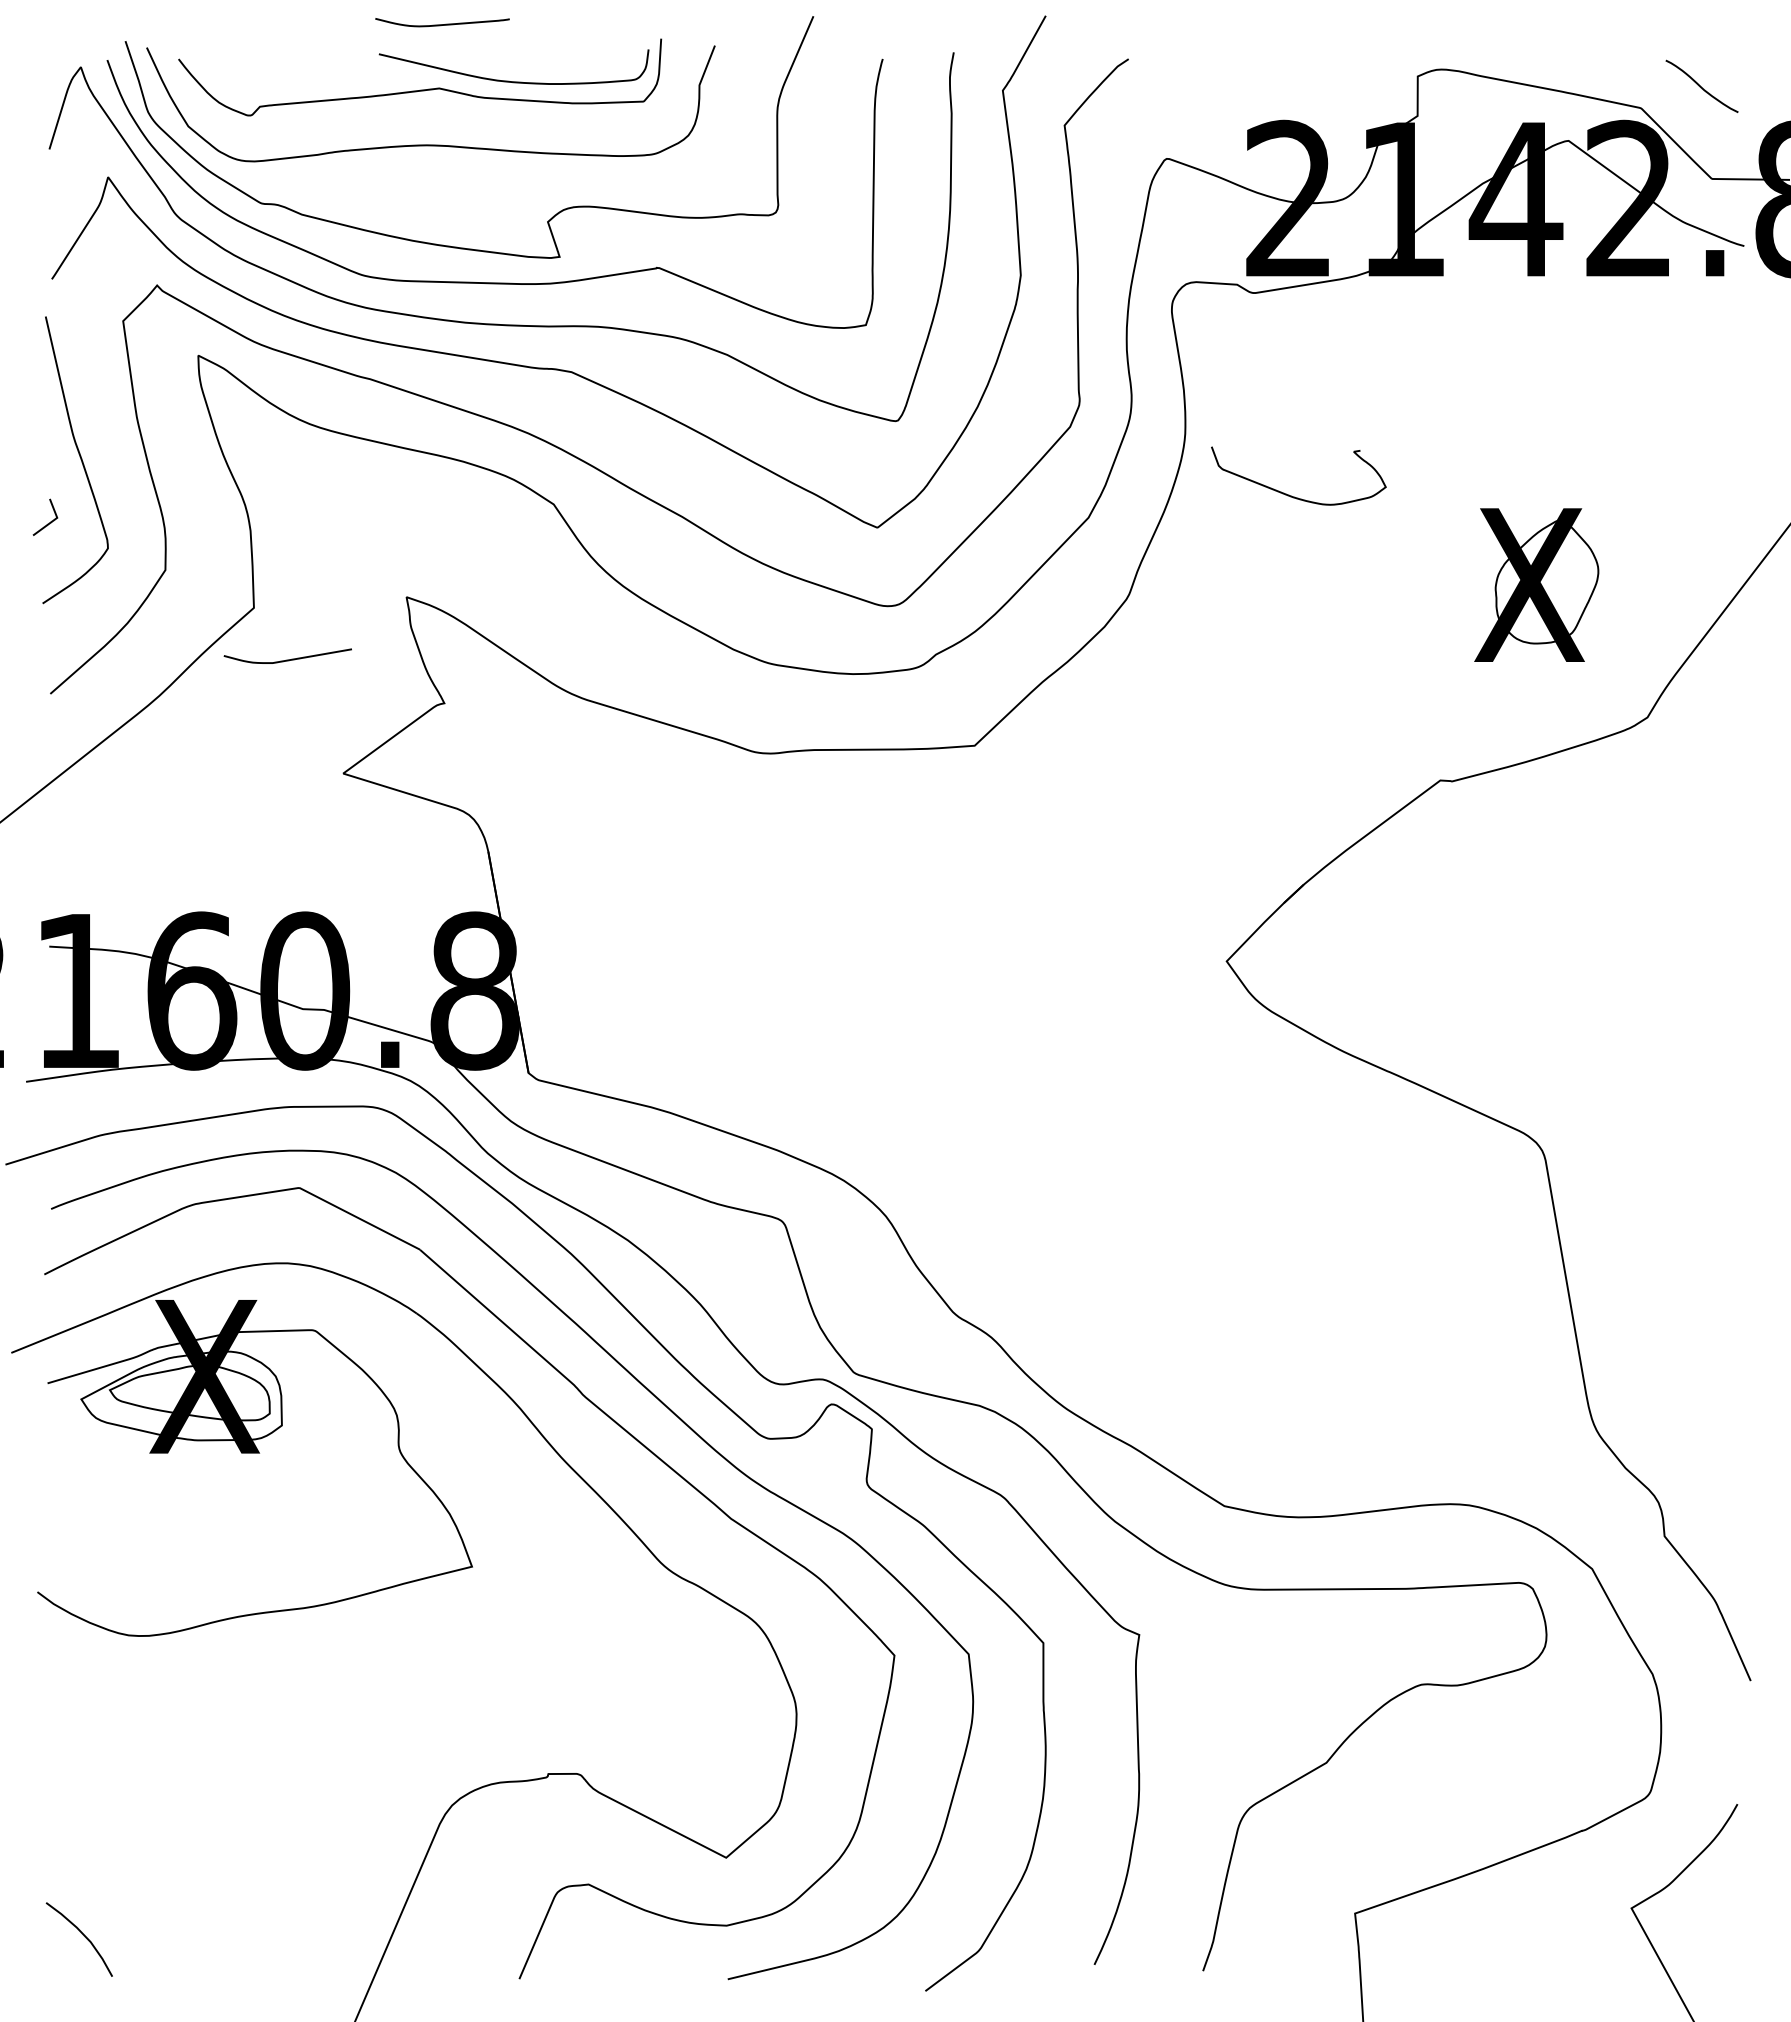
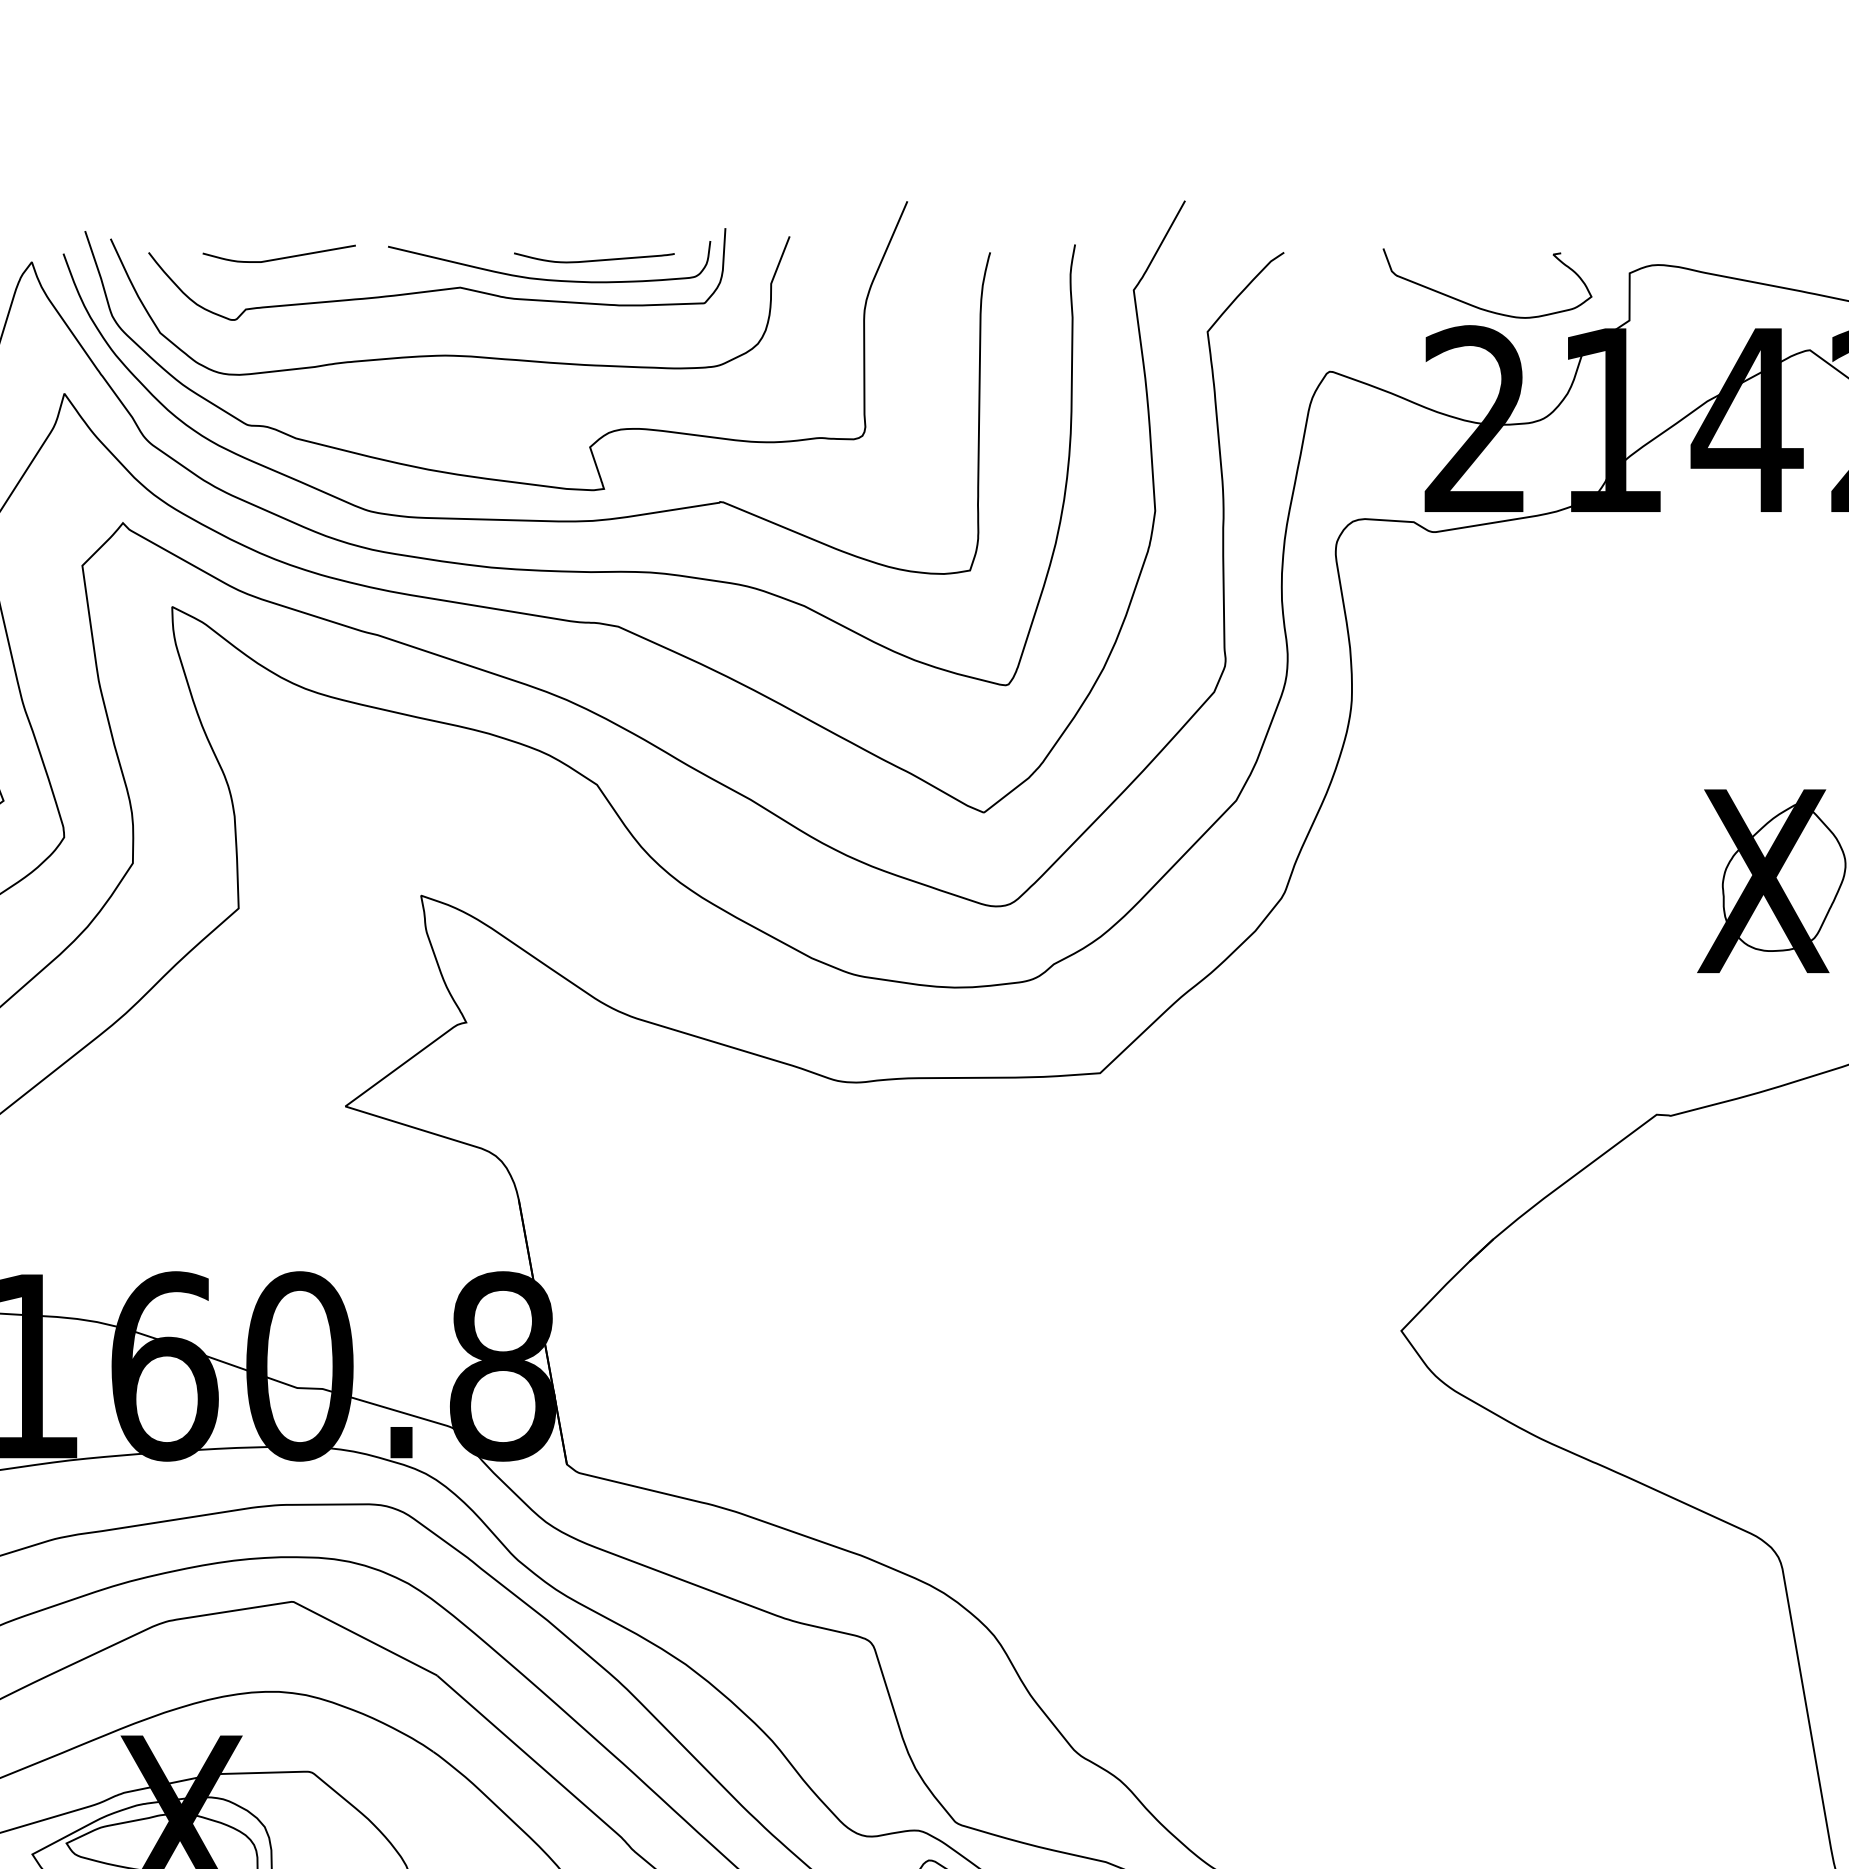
curve: (442, 24) -> (594, 260), moved
curve: (1289, 494) -> (1476, 305), moved
curve: (287, 659) -> (278, 257), moved

